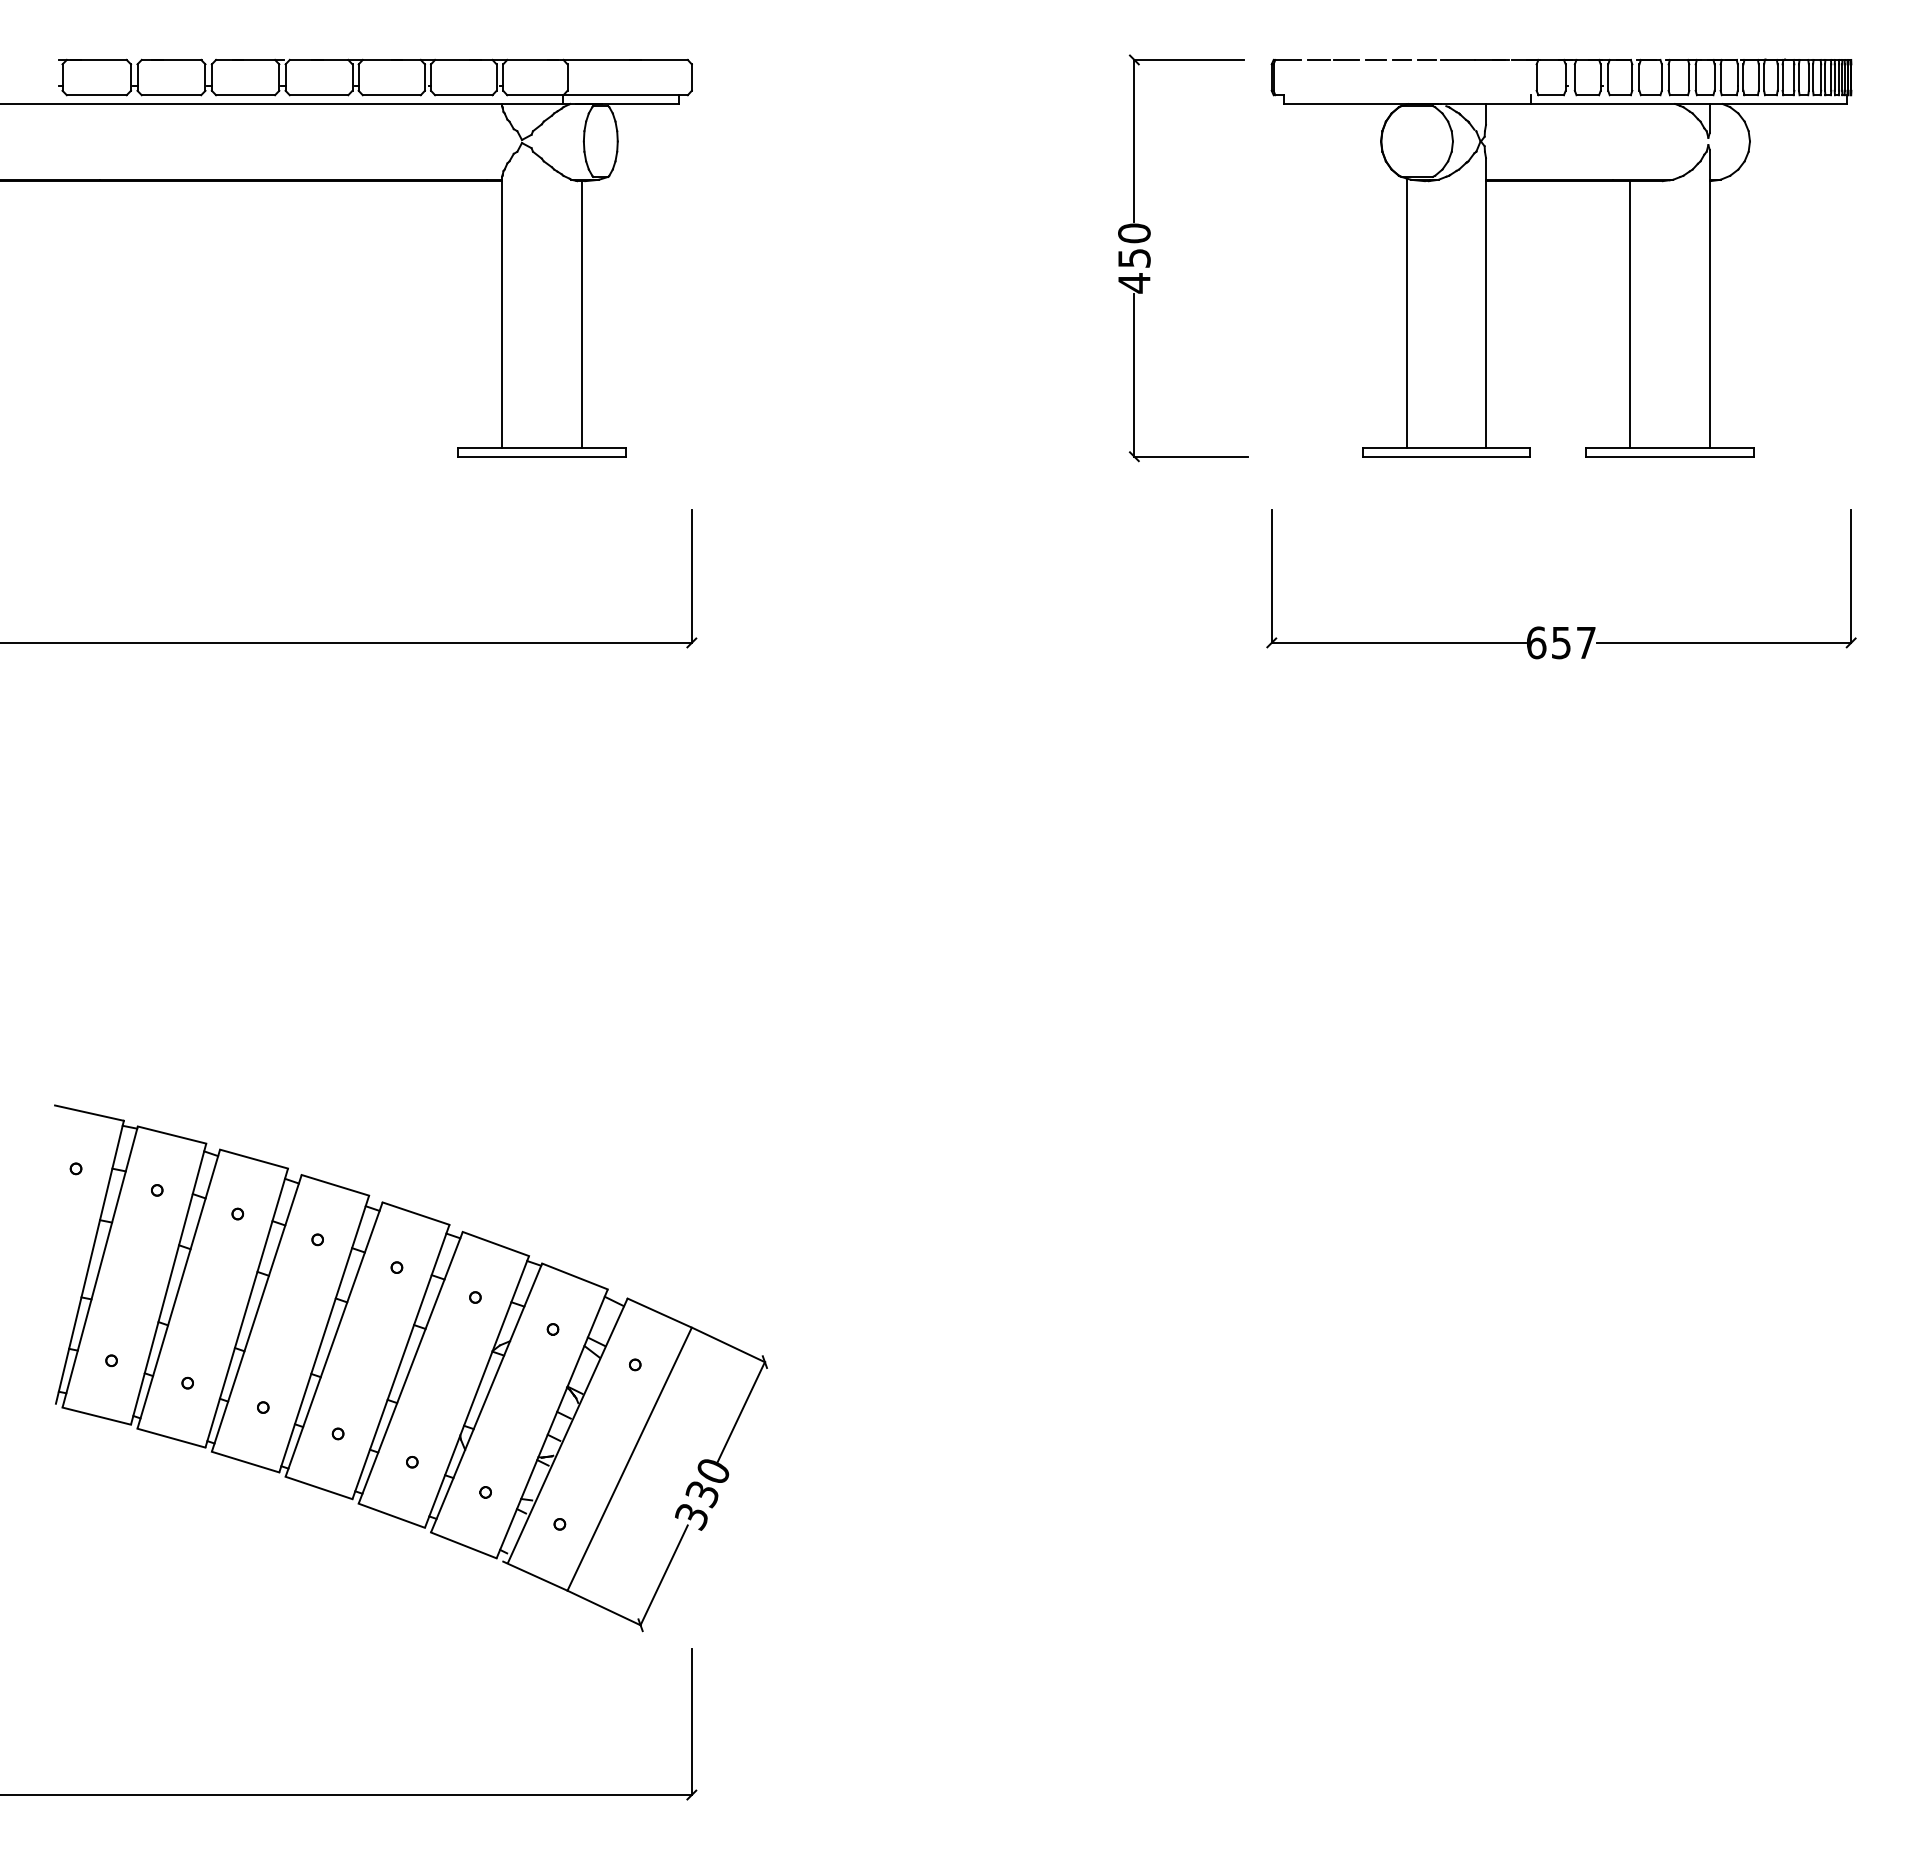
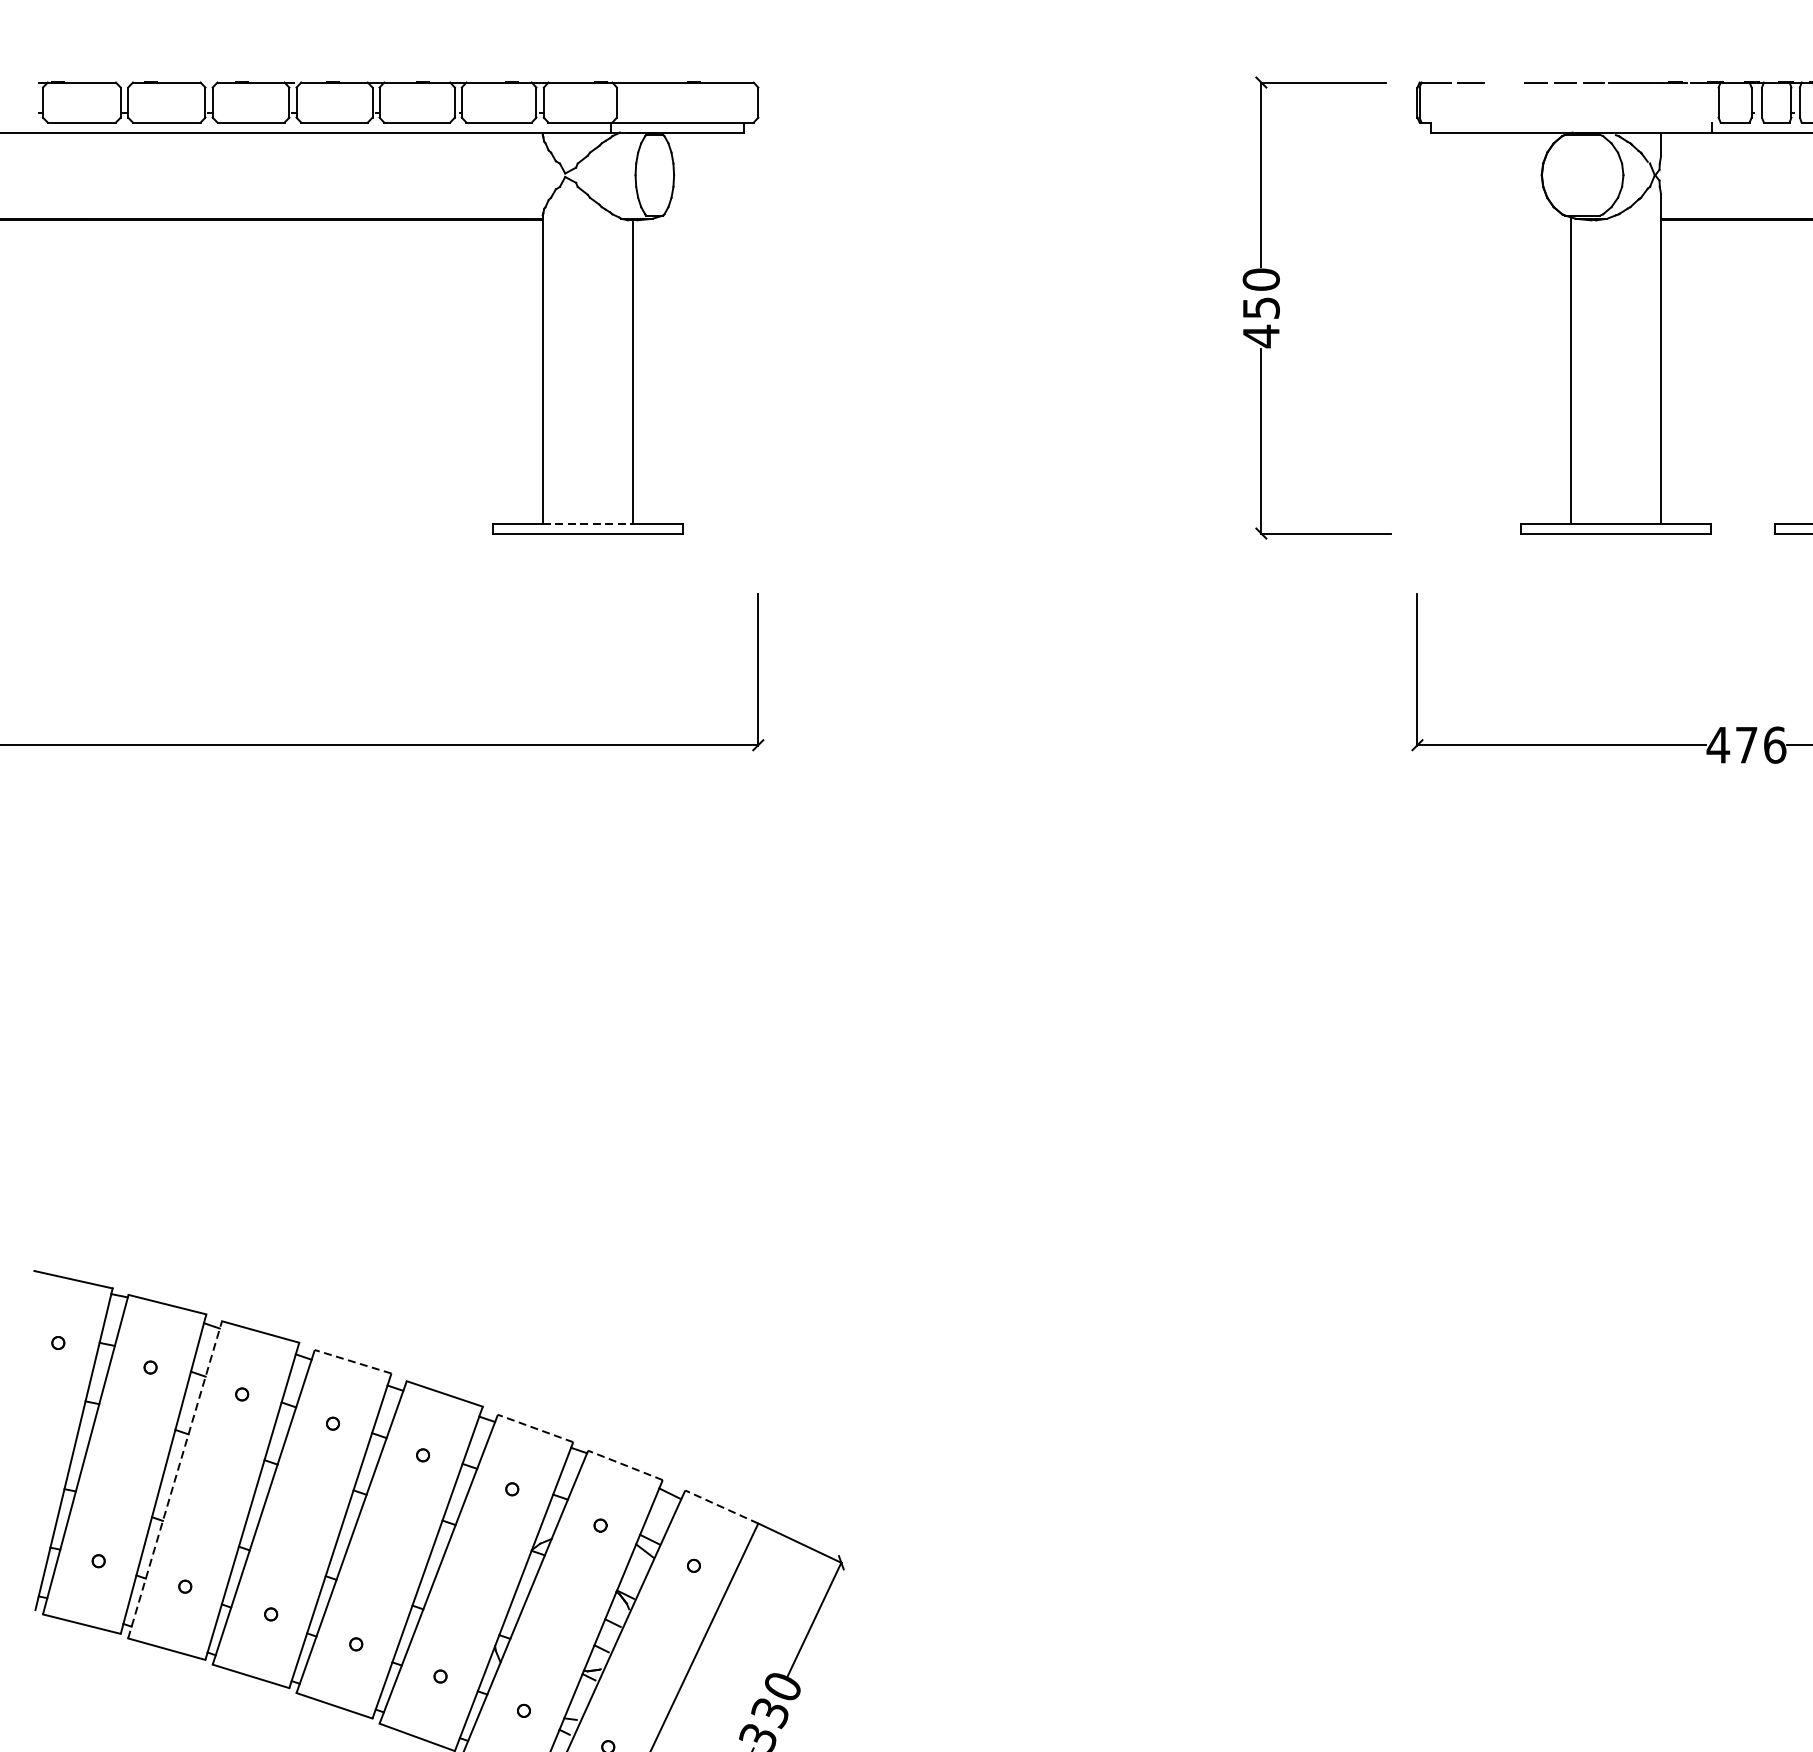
line: (1346, 59) -> (1502, 82), removed
line: (541, 447) -> (587, 523), solid -> dashed
text: (1561, 642) -> (1746, 744), 657 -> 476
line: (334, 1185) -> (352, 1361), solid -> dashed
line: (495, 1243) -> (535, 1427), solid -> dashed
line: (574, 1276) -> (624, 1465), solid -> dashed
line: (178, 1288) -> (174, 1479), solid -> dashed
line: (659, 1312) -> (721, 1506), solid -> dashed

